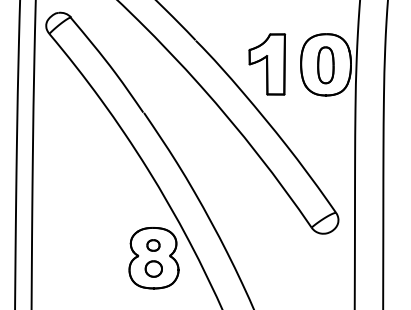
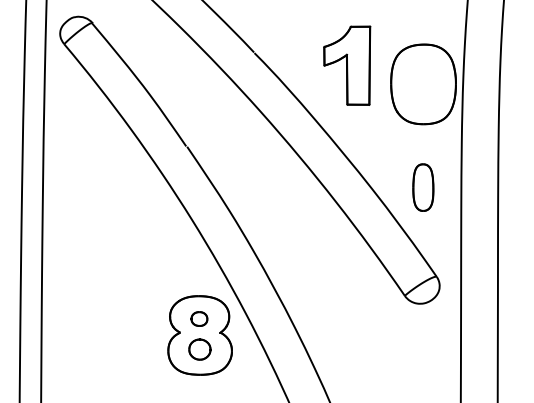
part: (266, 64) -> (346, 65), moved
part: (325, 65) -> (422, 187), moved

